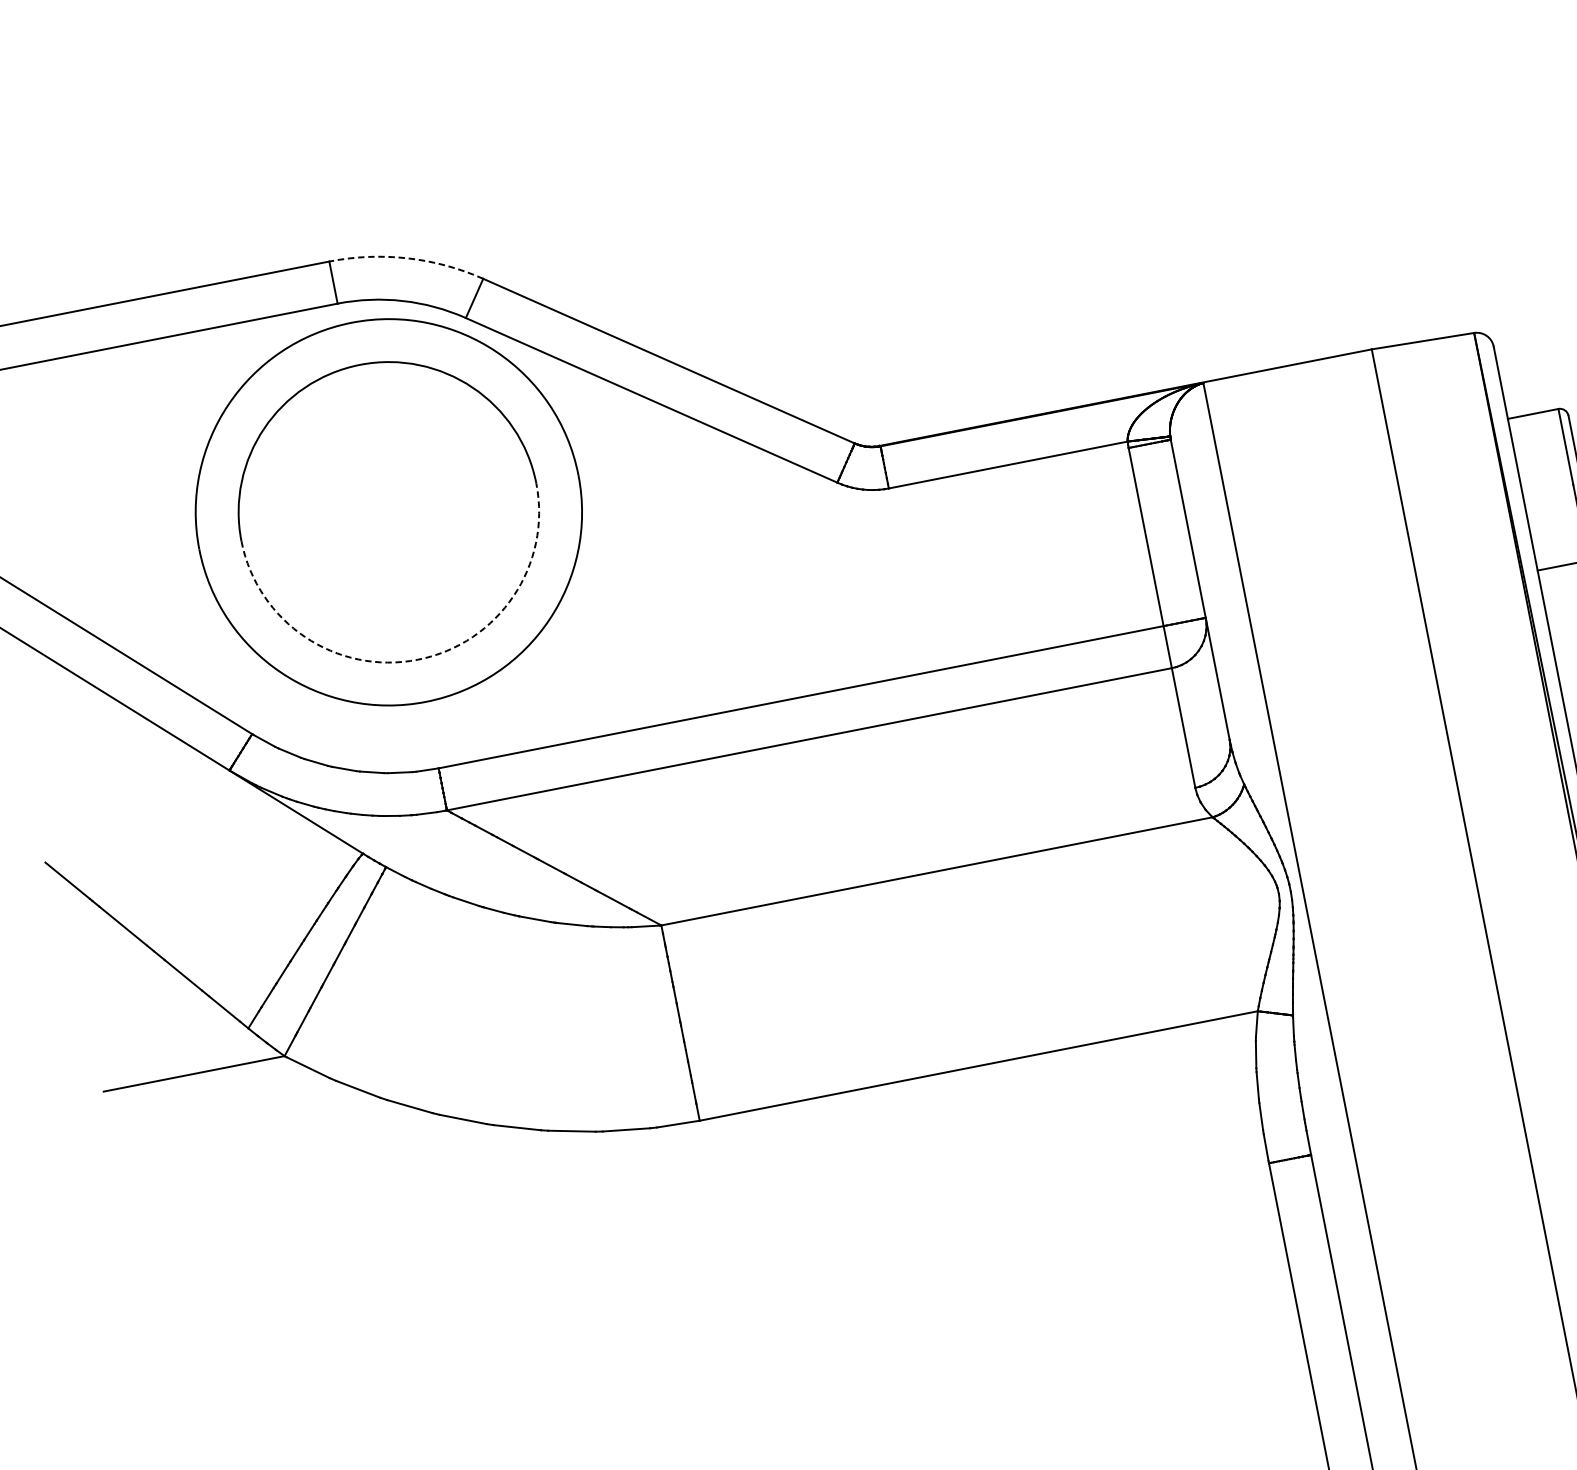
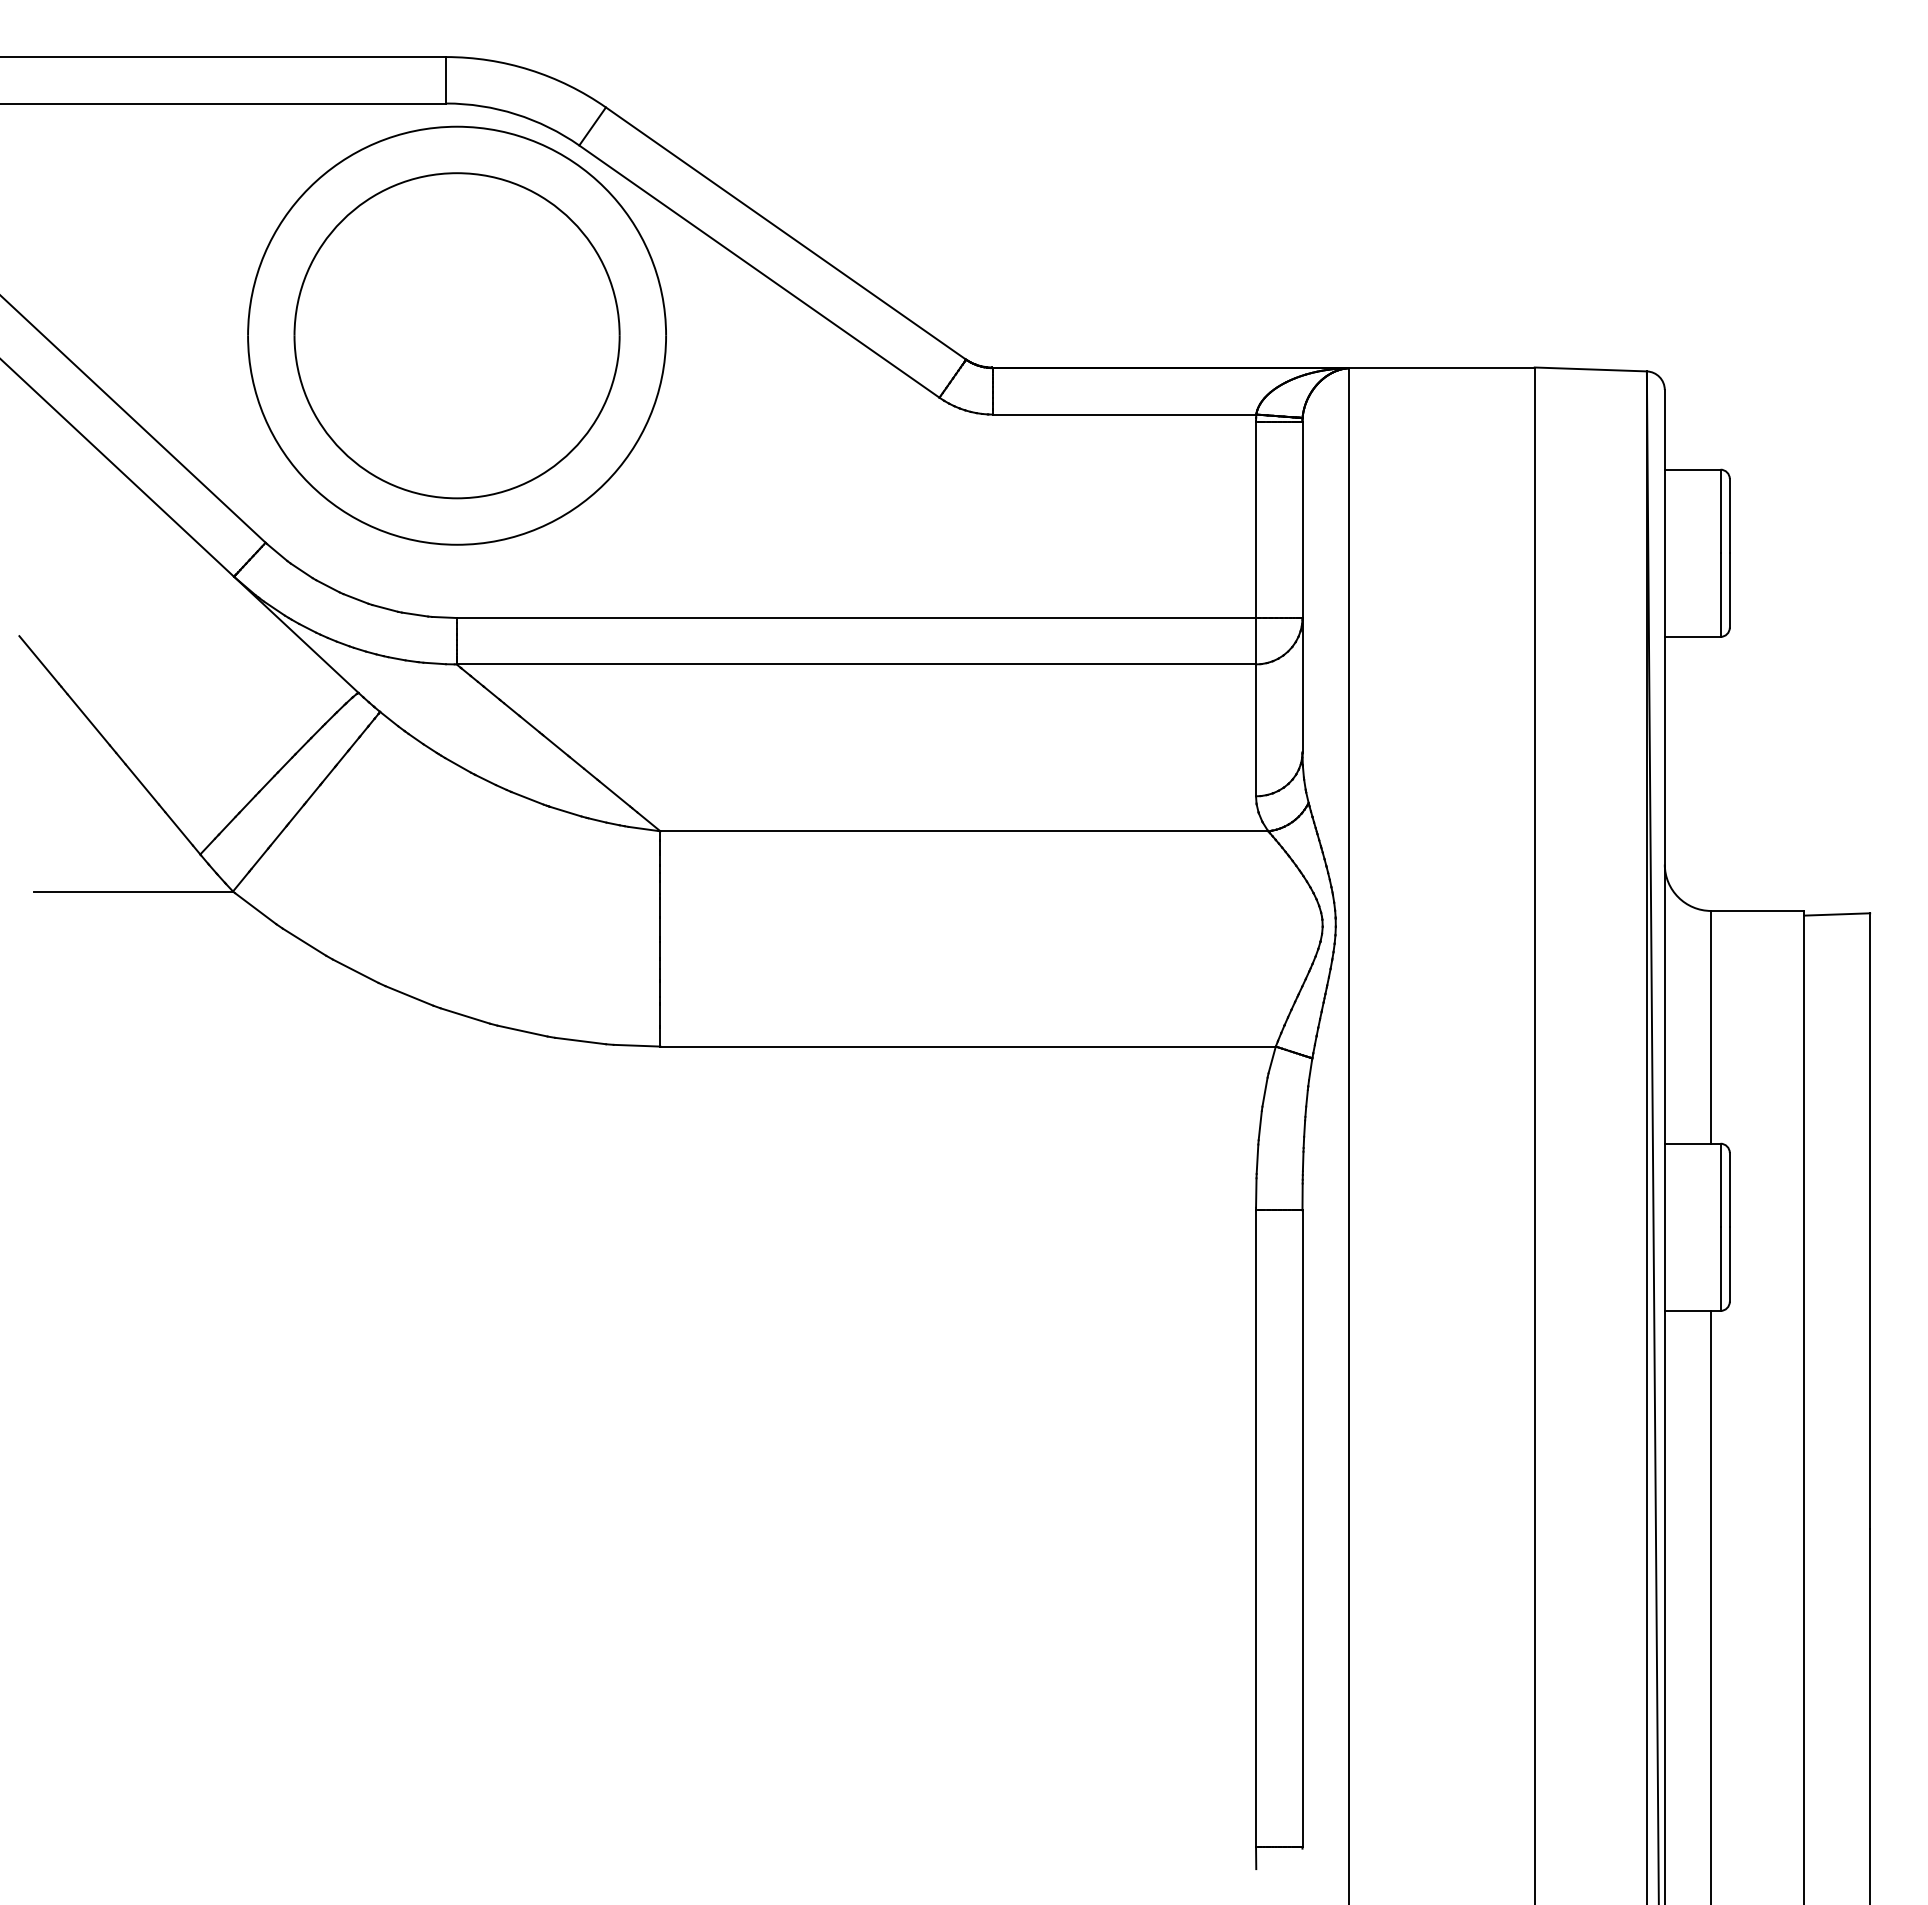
arc: (407, 257) -> (529, 69), dashed -> solid
arc: (418, 659) -> (457, 498), dashed -> solid

